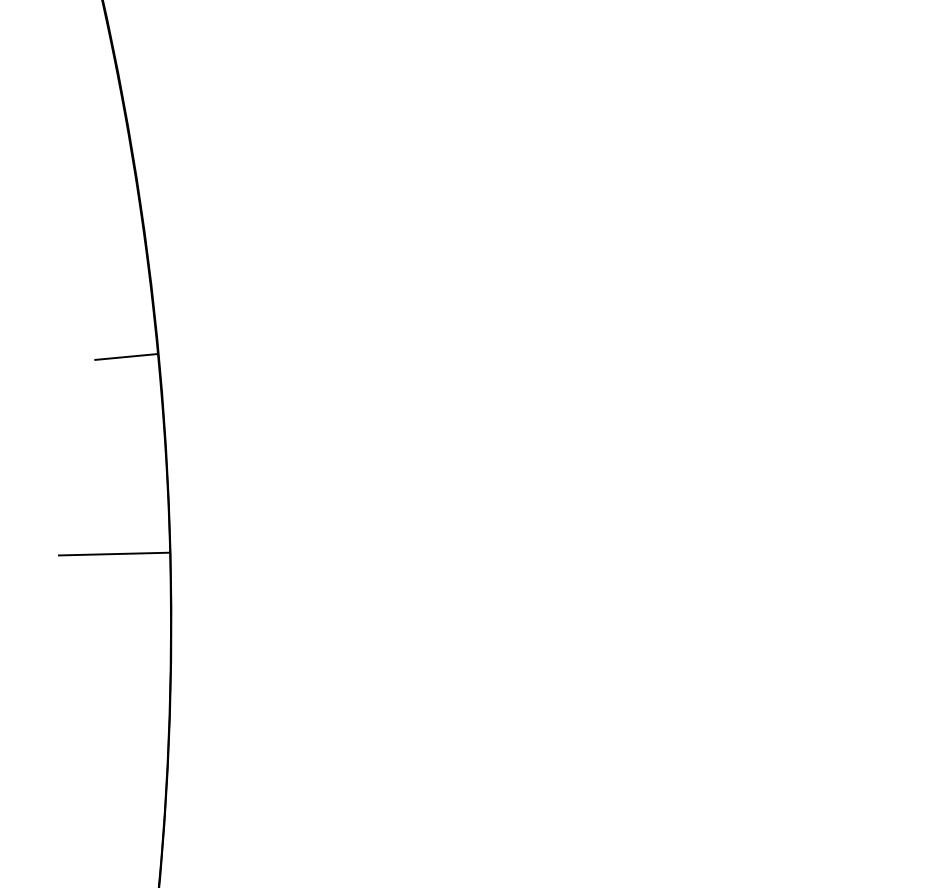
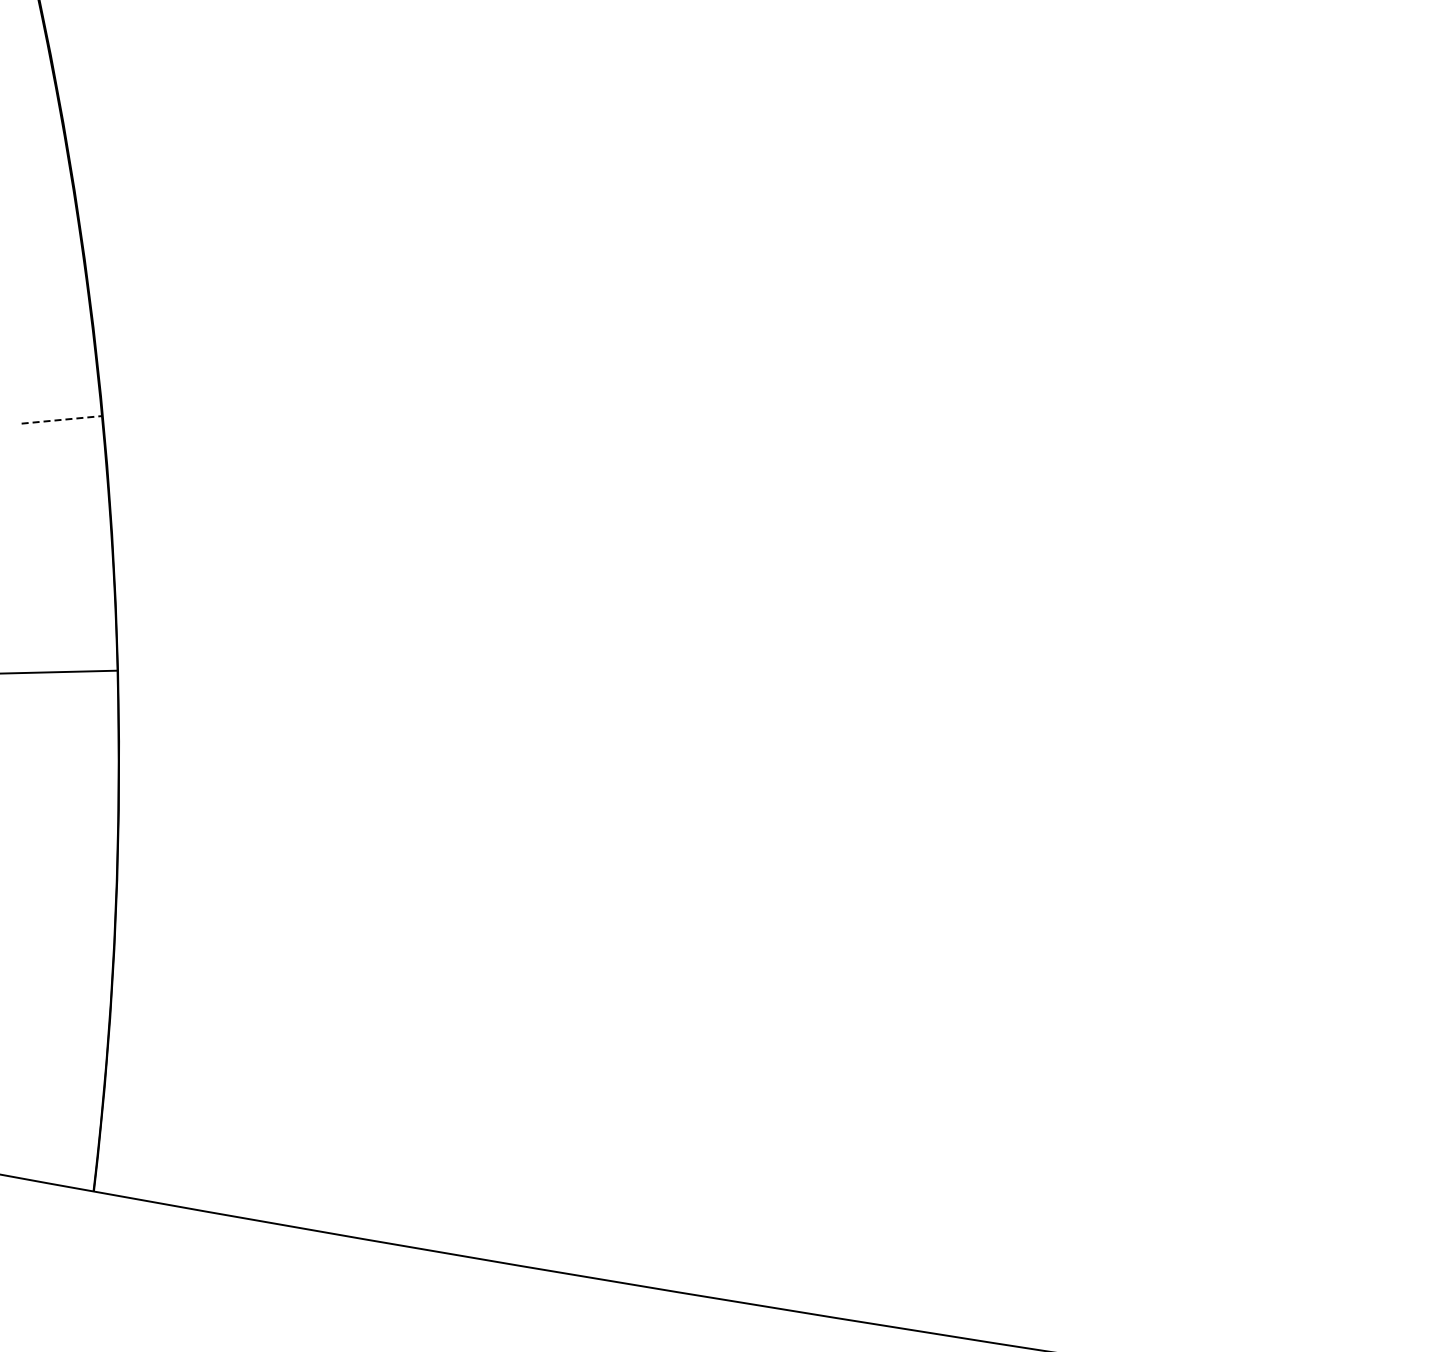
line: (127, 356) -> (62, 419), solid -> dashed

